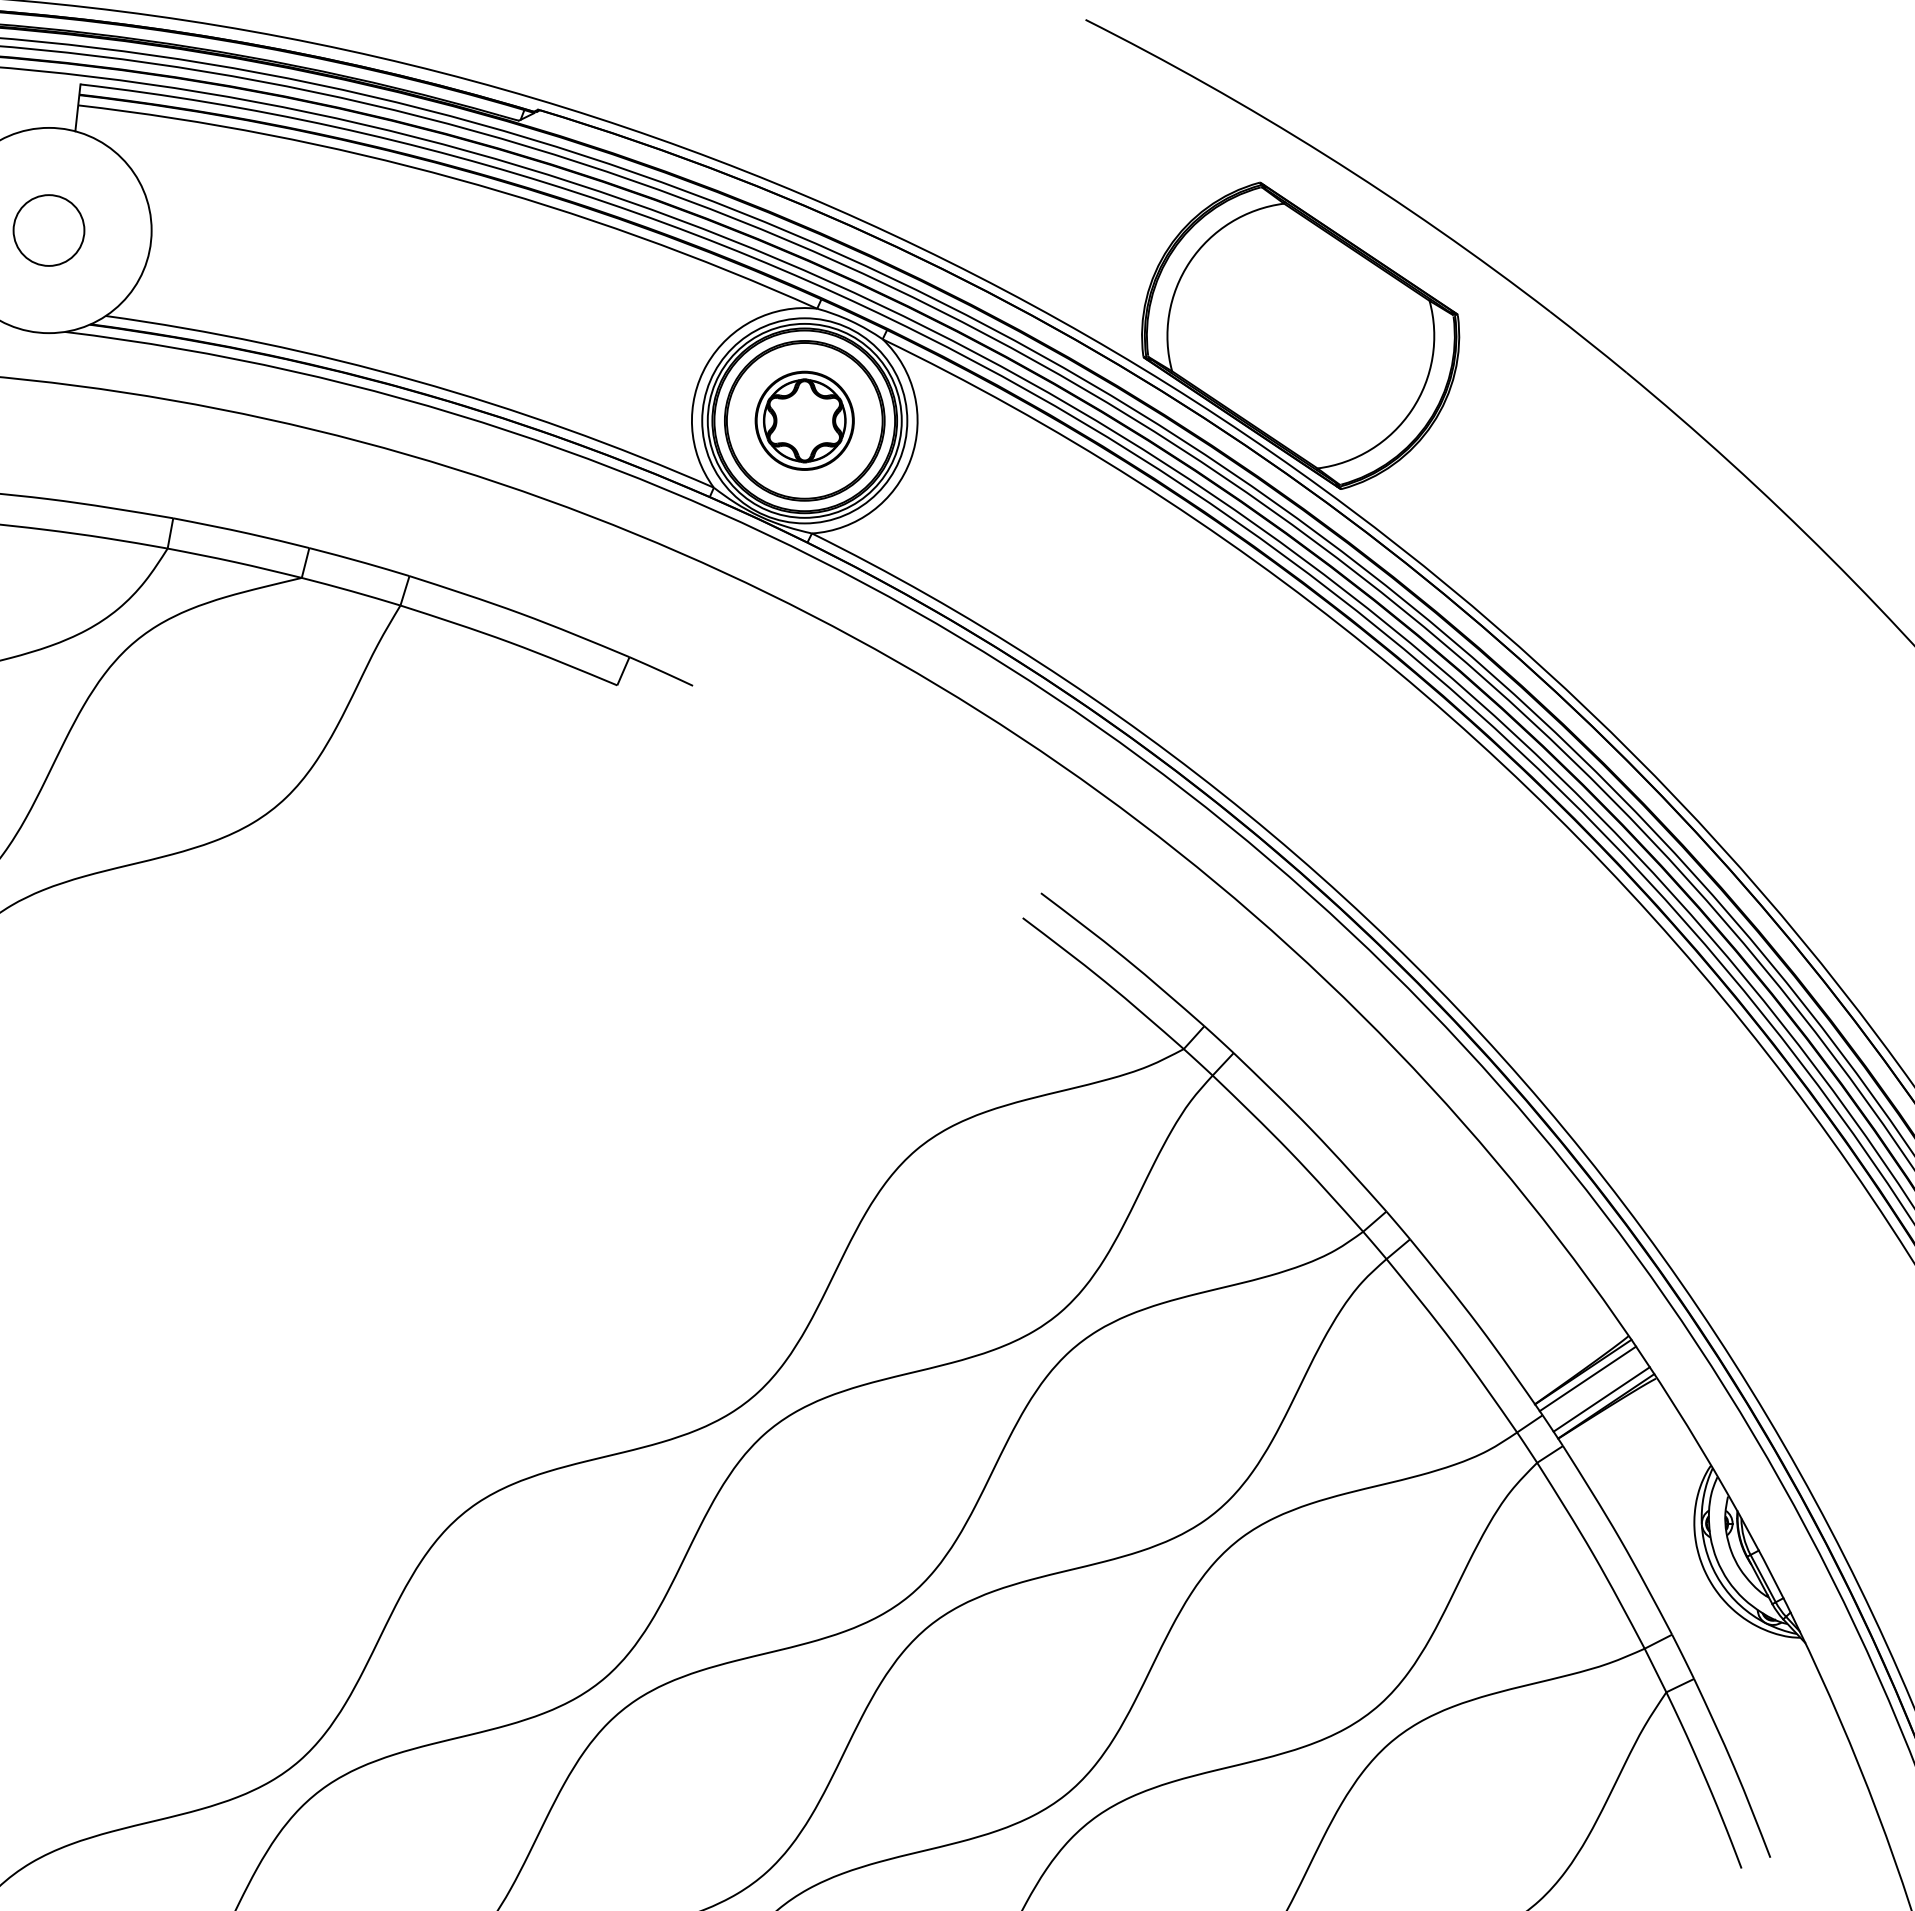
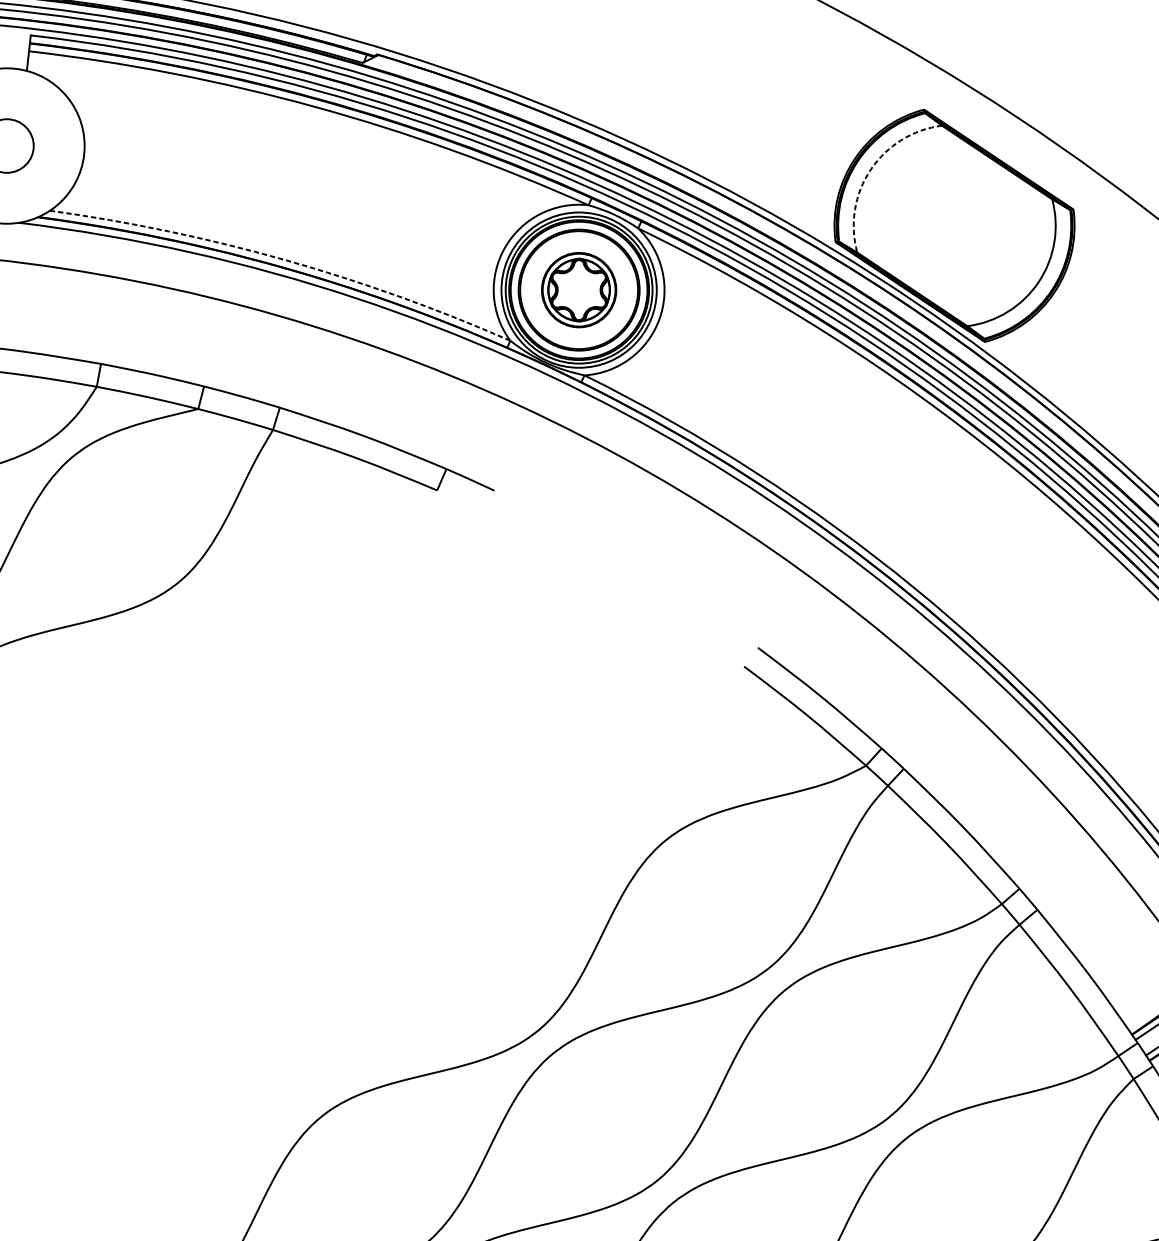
arc: (1189, 261) -> (870, 169), solid -> dashed
arc: (415, 380) -> (284, 259), solid -> dashed

